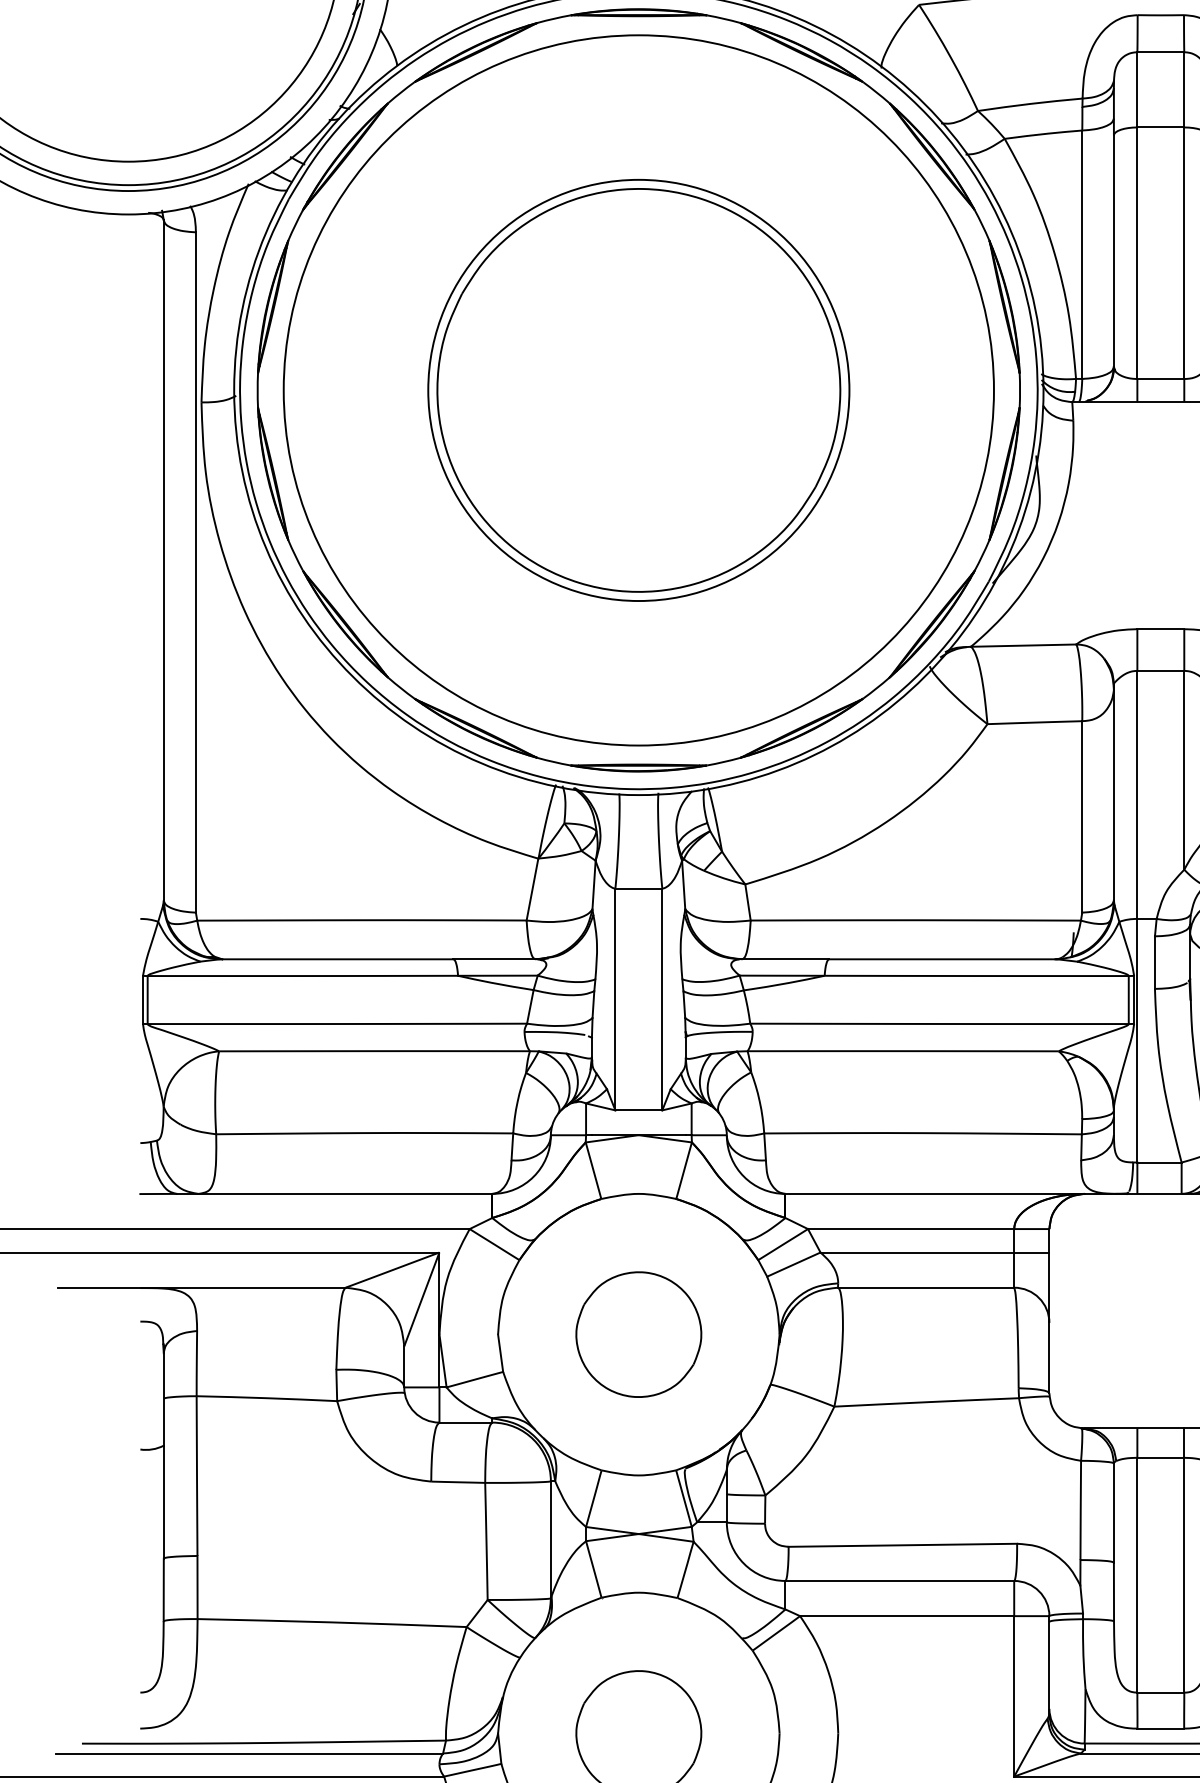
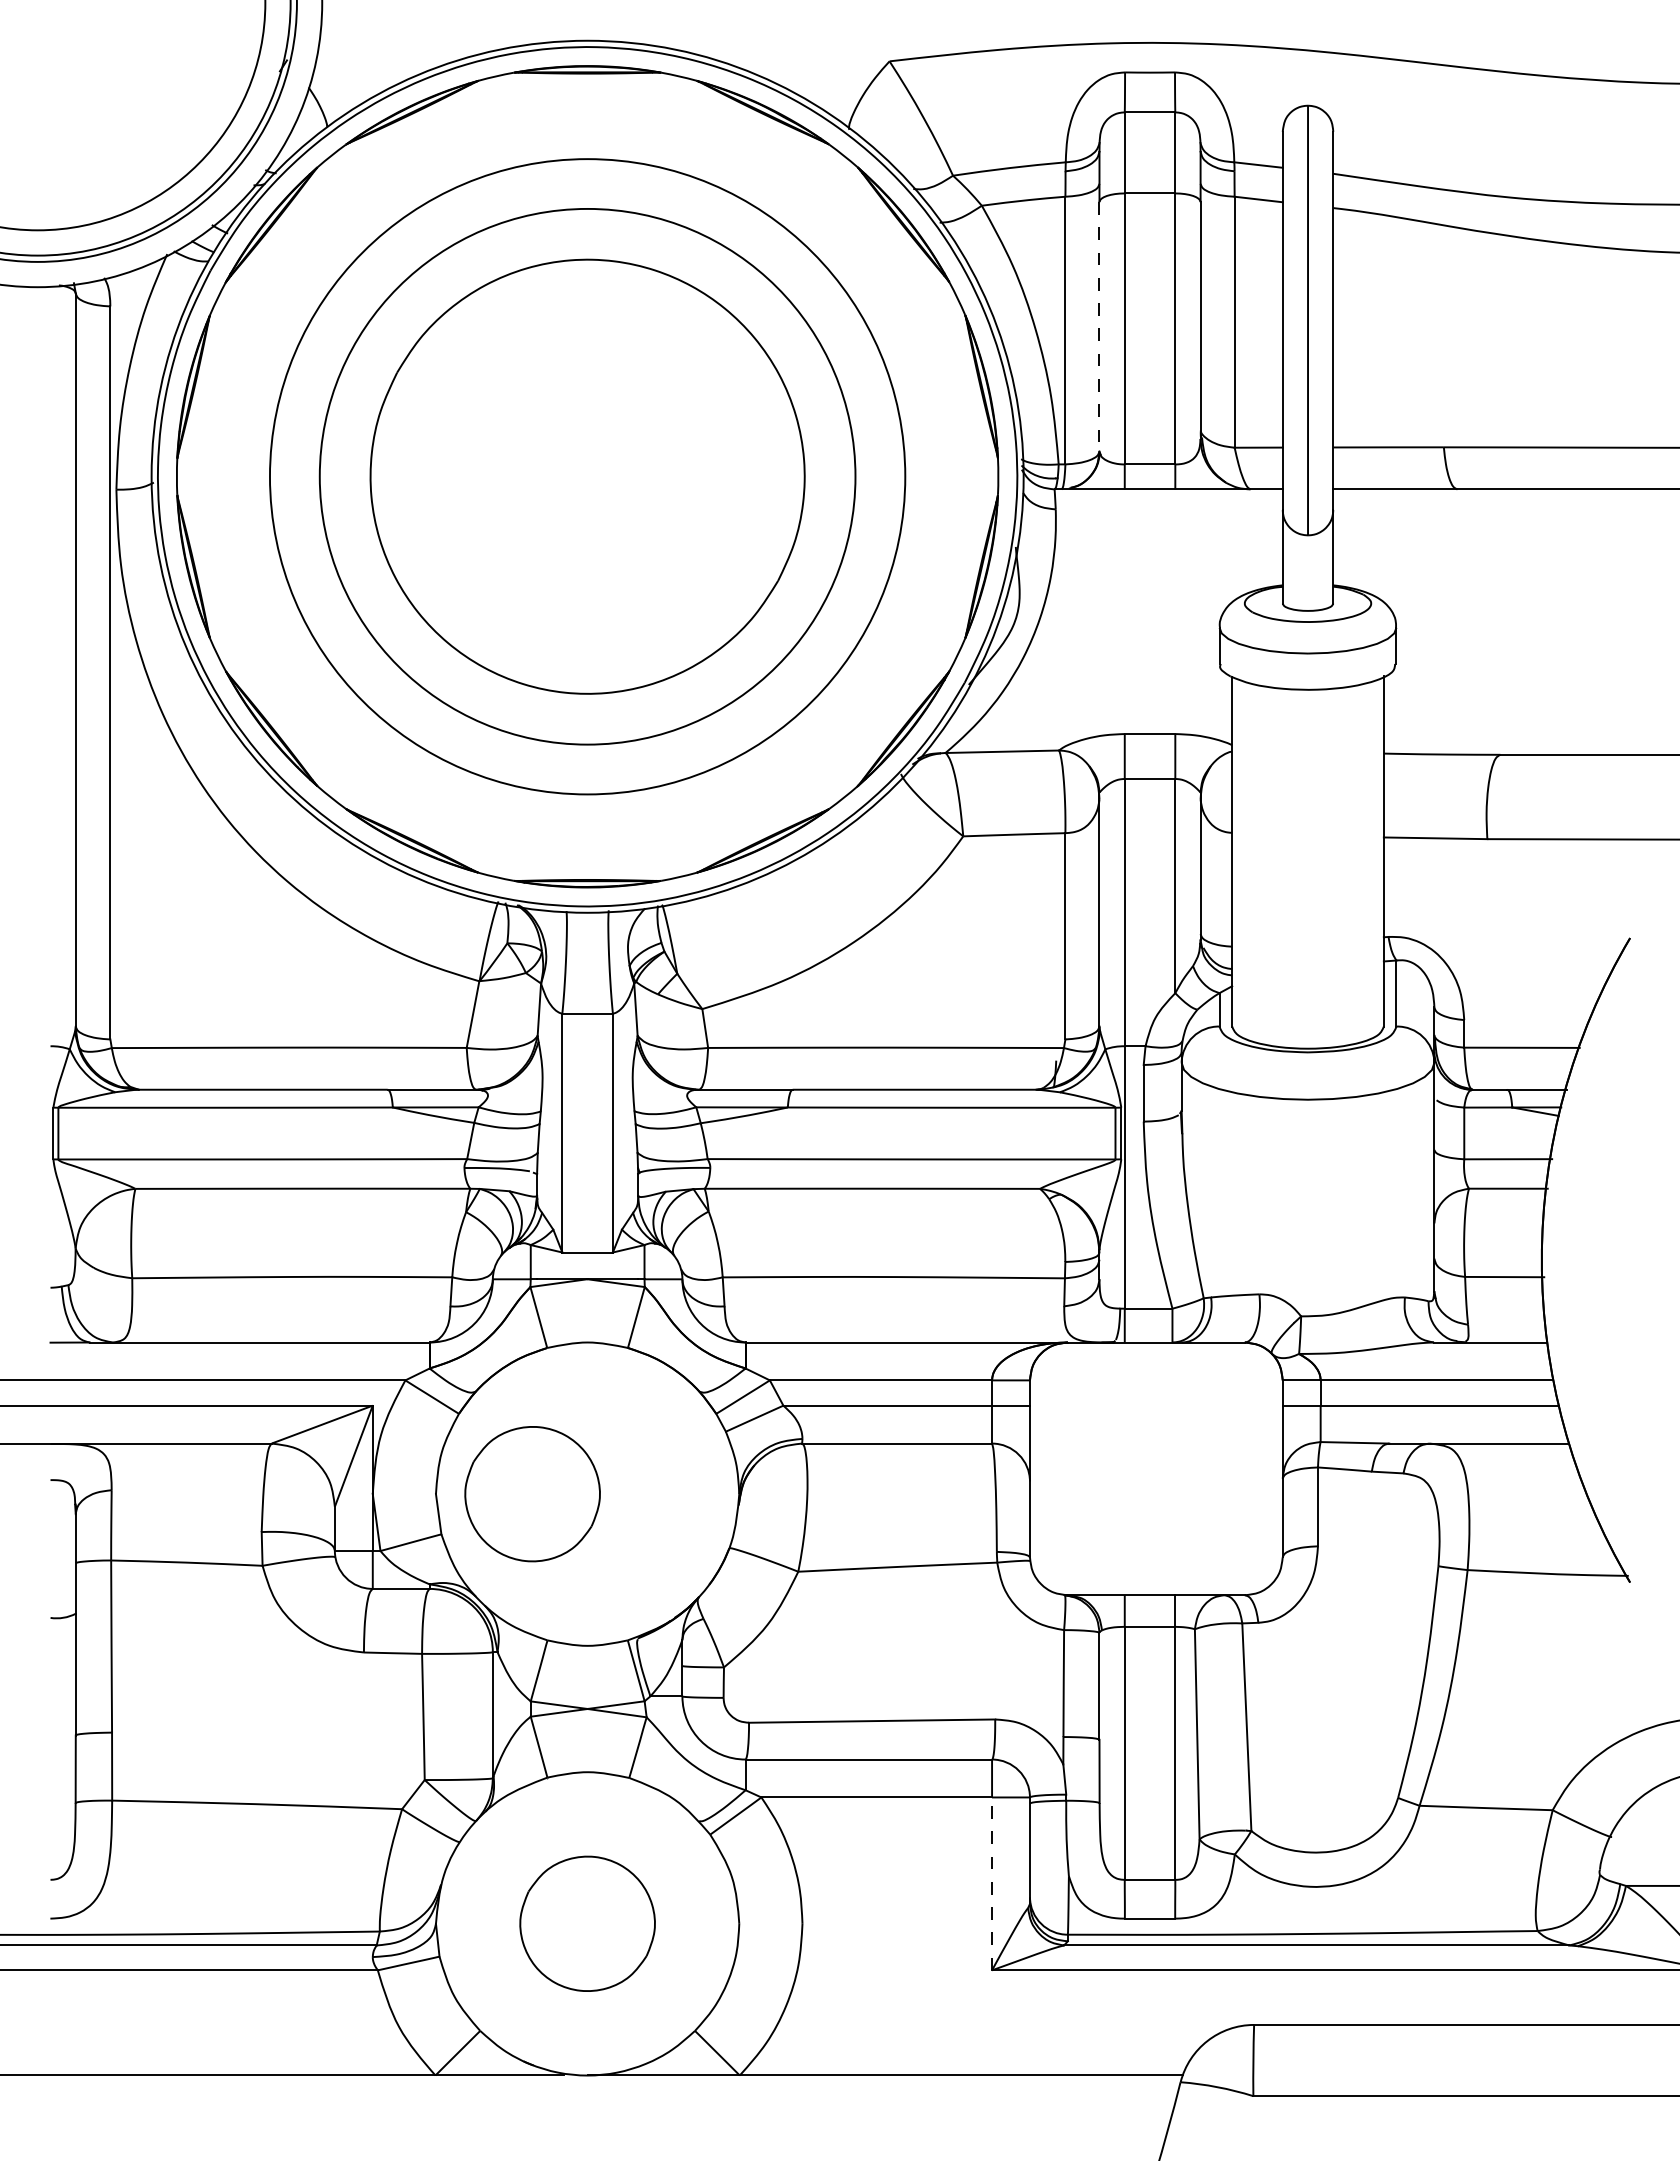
line: (1113, 250) -> (1099, 326), solid -> dashed
circle: (638, 390) -> (587, 476), size x0.7
circle: (638, 390) -> (587, 476), size x1.4
part: (638, 1334) -> (532, 1494), moved
line: (1014, 1696) -> (992, 1883), solid -> dashed

